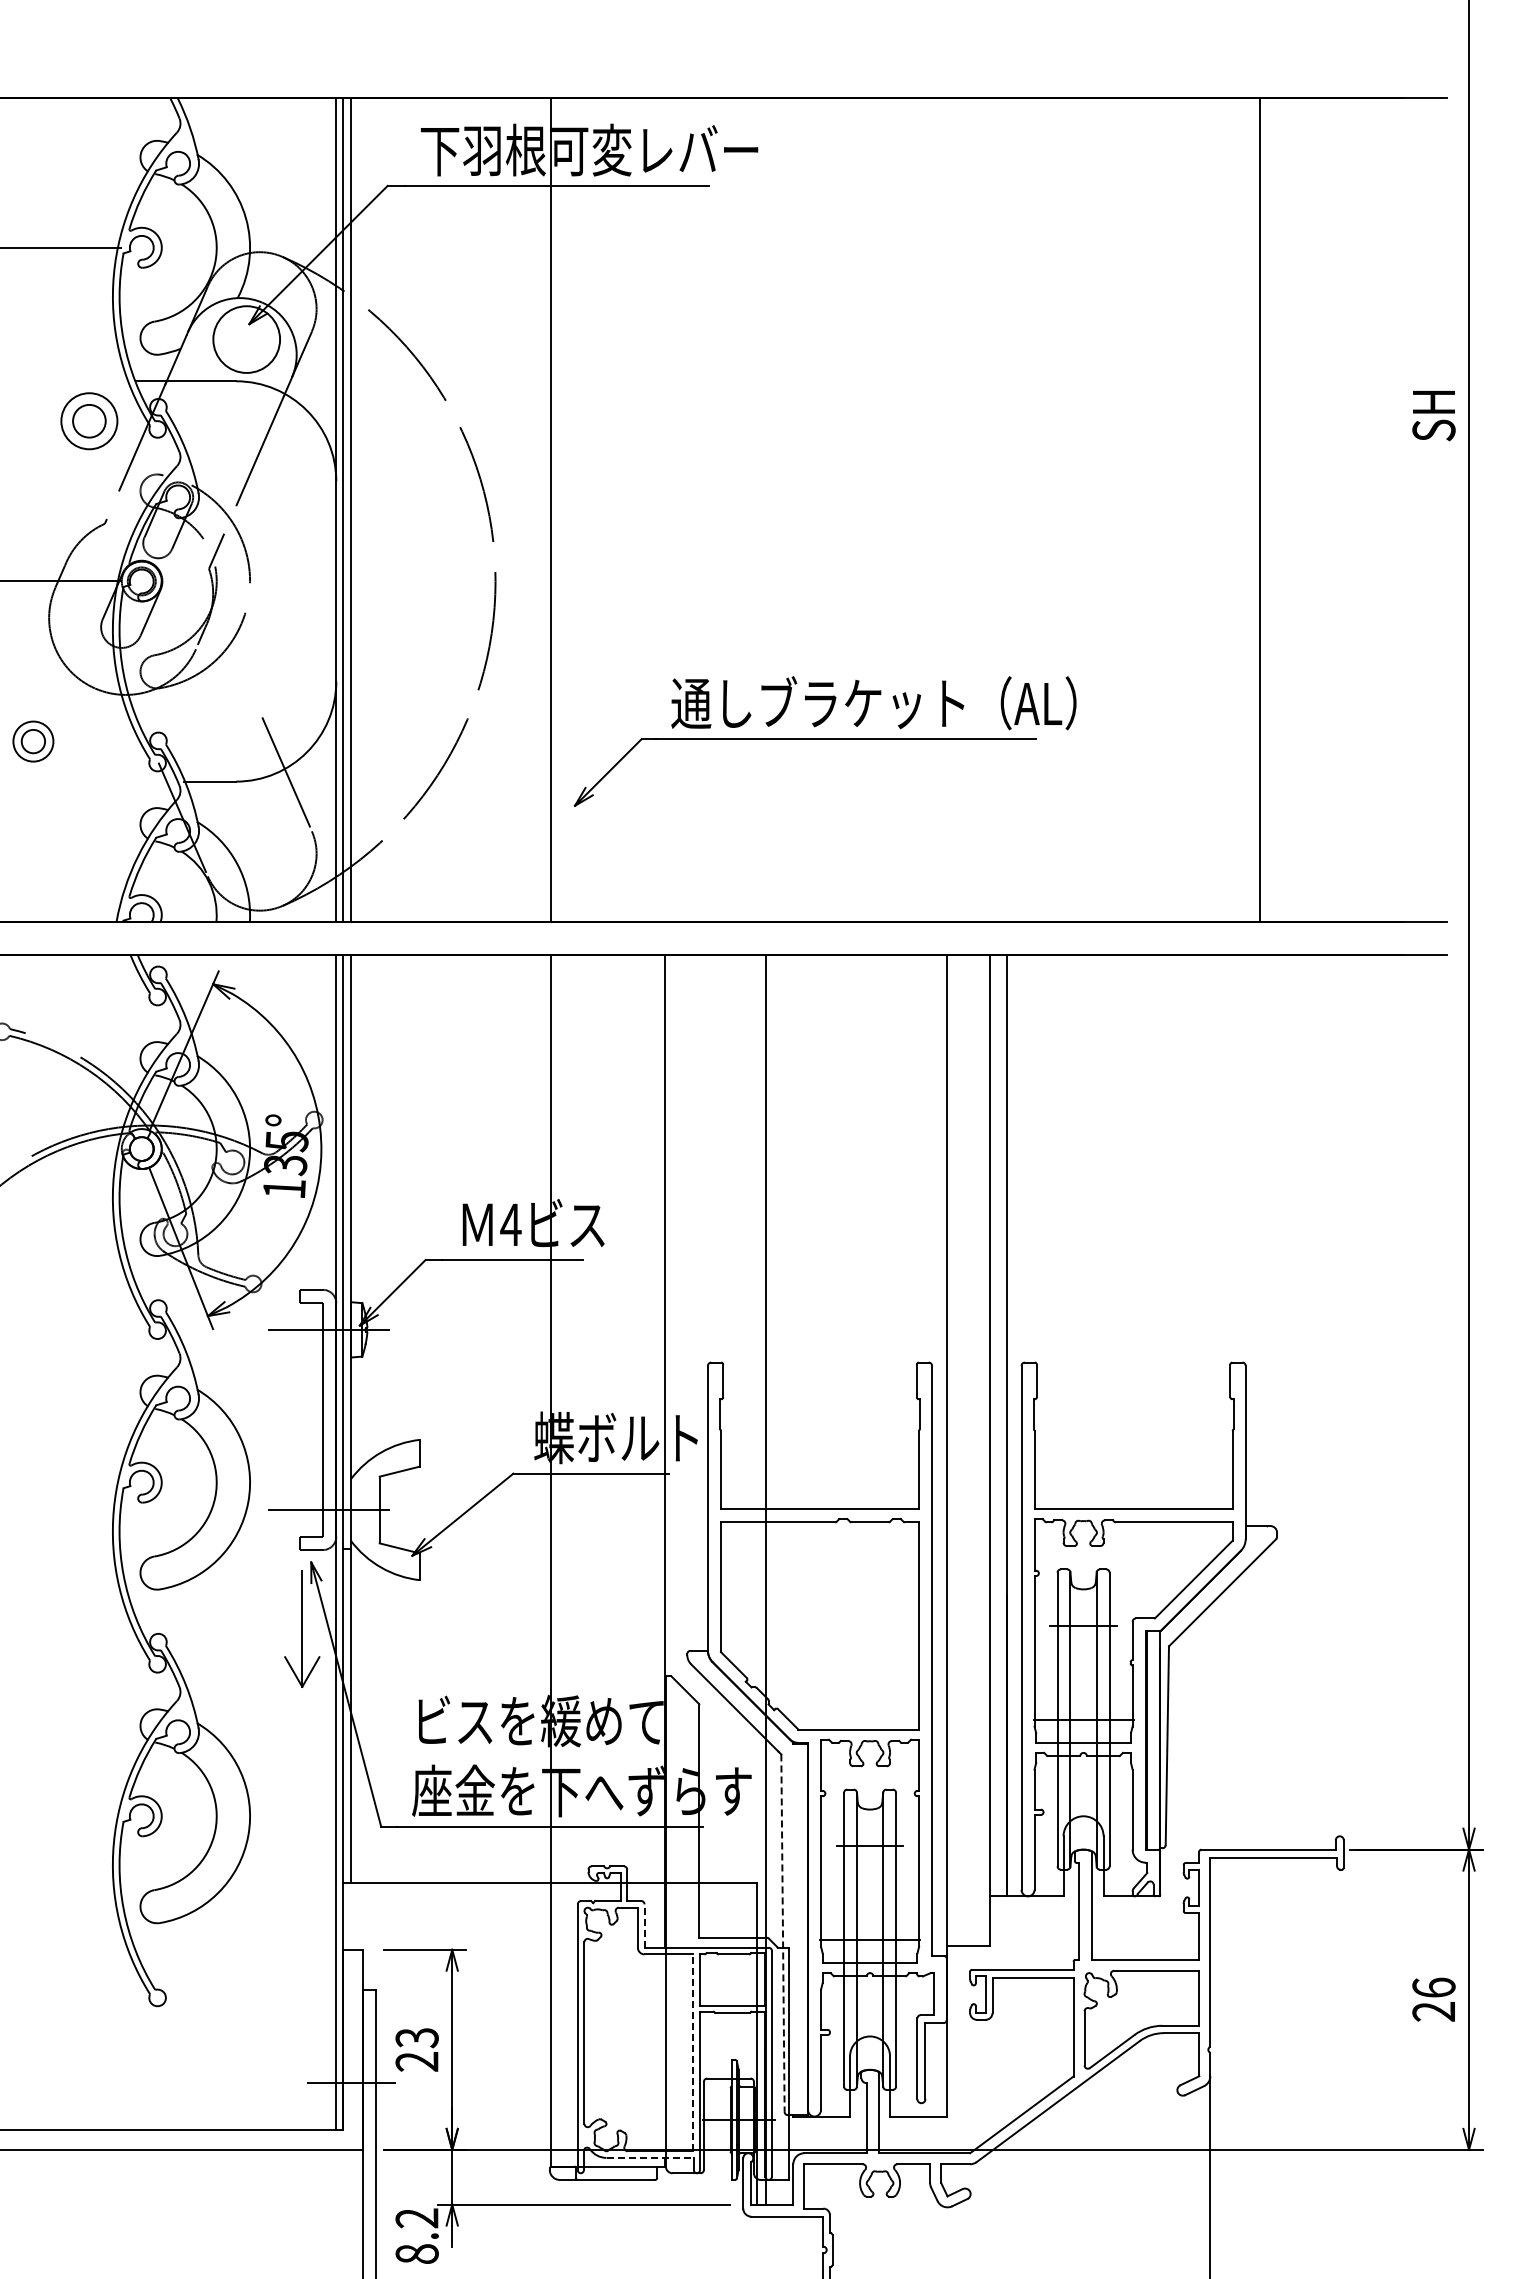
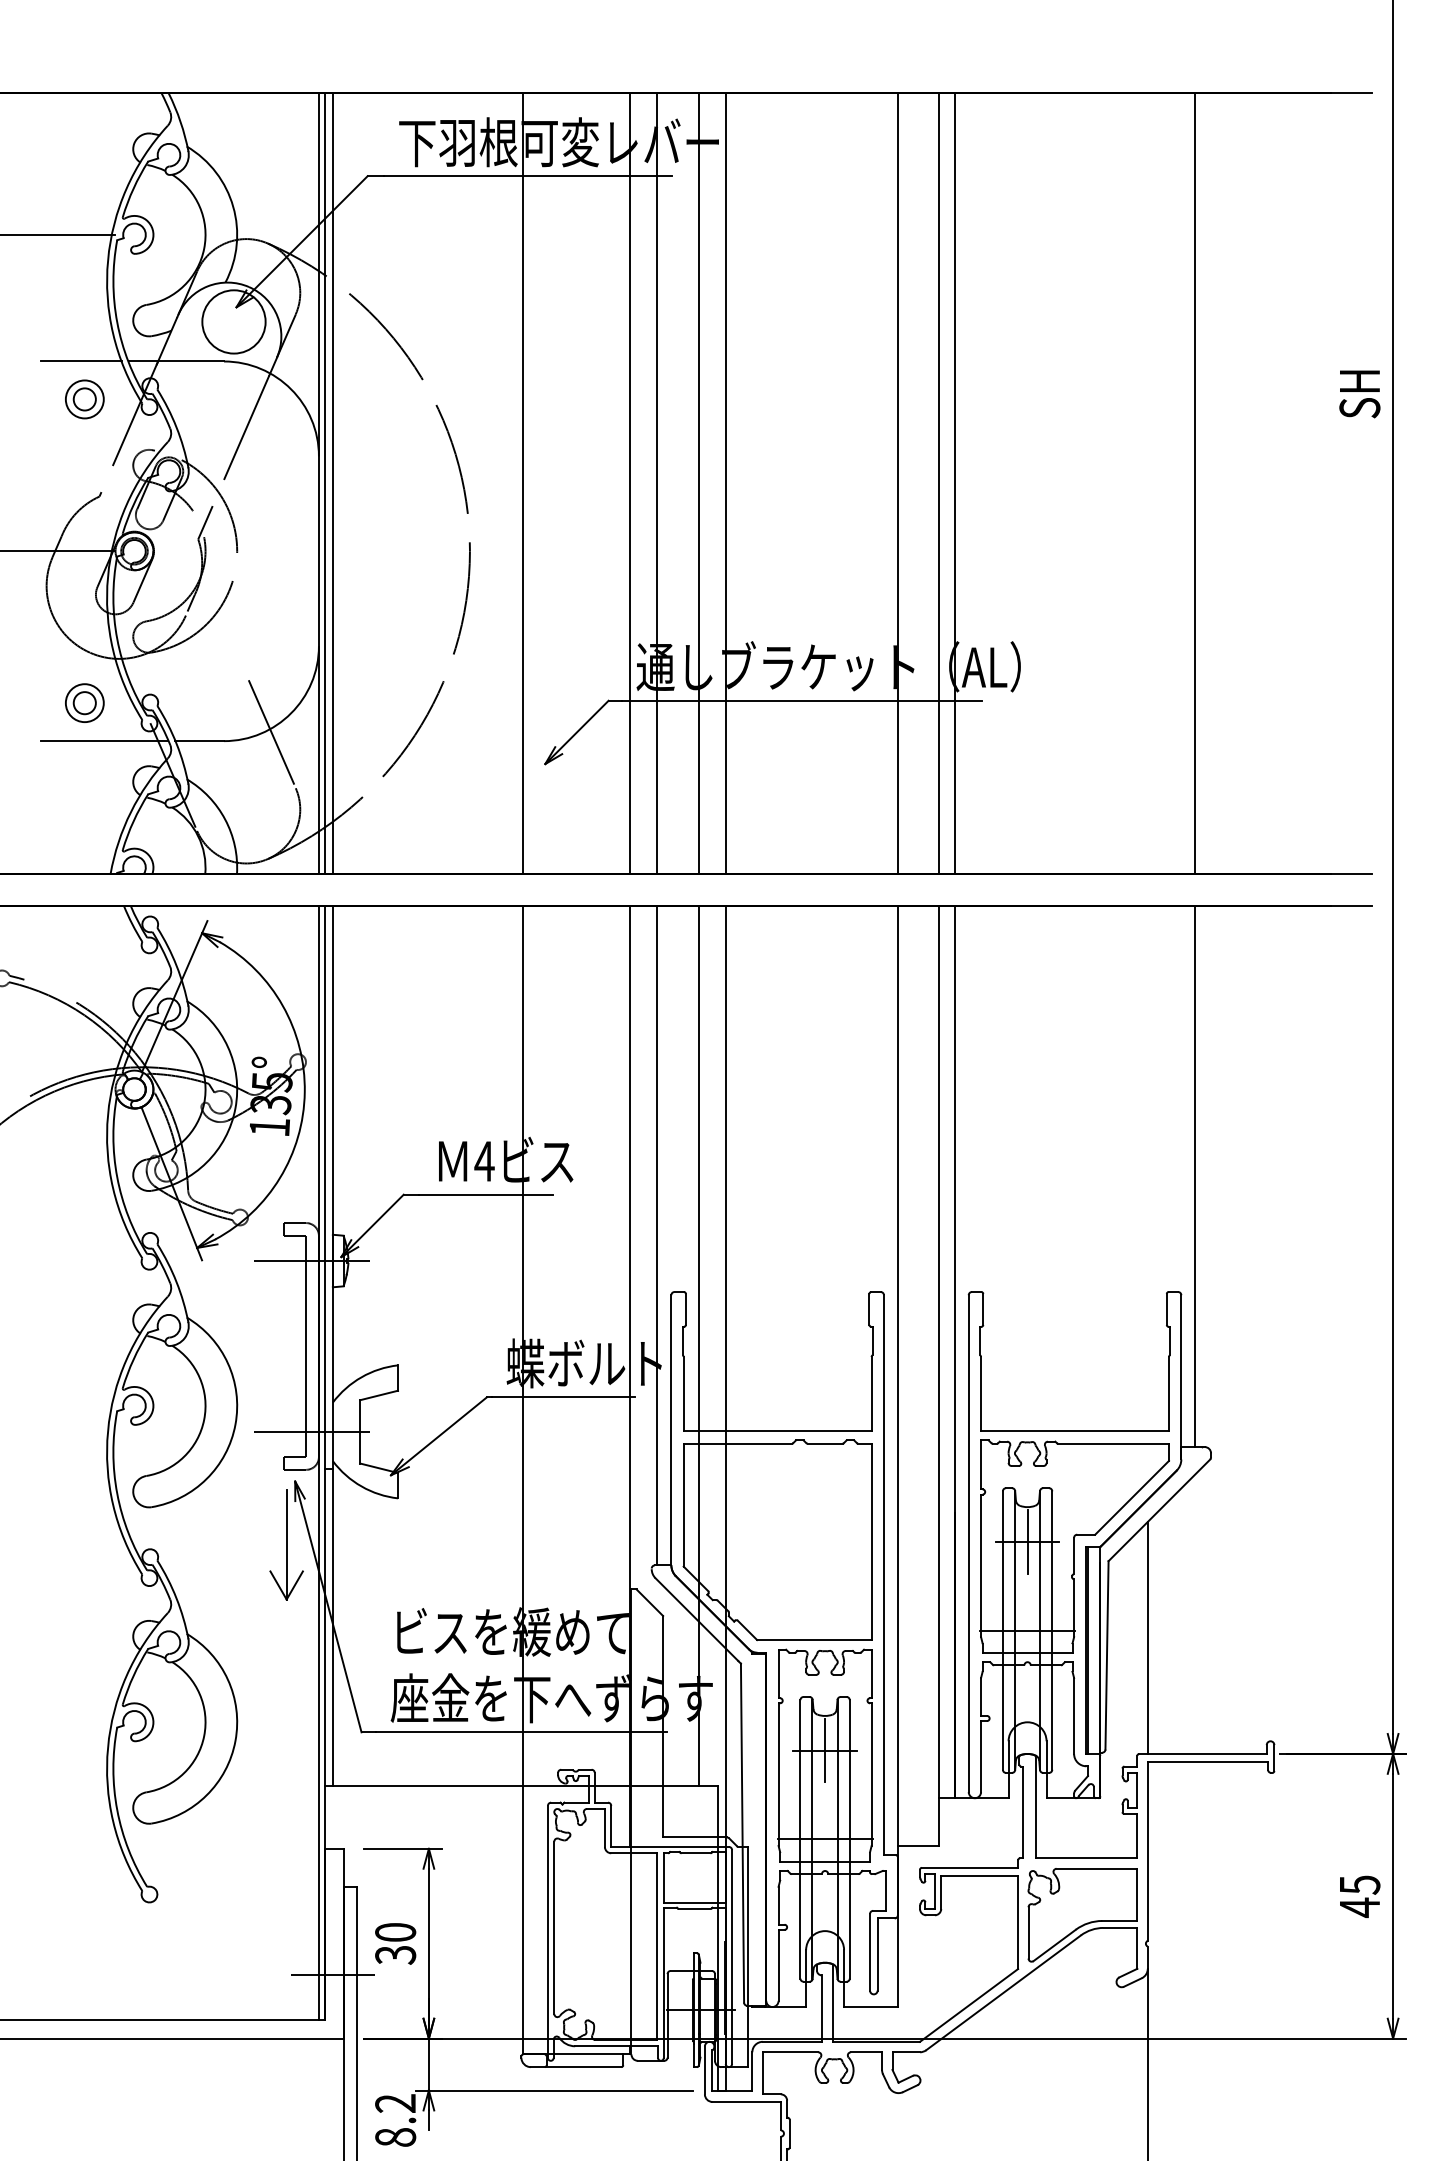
line: (85, 381) -> (81, 361), added
part: (89, 421) -> (84, 399), size x0.71
line: (664, 509) -> (630, 483), added
line: (693, 509) -> (657, 483), added
line: (736, 509) -> (698, 483), added
line: (766, 509) -> (726, 483), added
line: (946, 509) -> (897, 483), added
line: (990, 509) -> (939, 483), added
line: (1006, 509) -> (954, 483), added
part: (33, 741) -> (84, 703), moved
line: (109, 781) -> (103, 741), added
line: (1260, 1240) -> (1195, 1176), added
line: (693, 1302) -> (657, 1235), added
line: (736, 1419) -> (698, 1346), added
line: (1083, 1625) -> (1027, 1541), added
line: (1210, 1726) -> (1147, 1637), added
line: (870, 1845) -> (825, 1749), added
line: (644, 1926) -> (611, 1826), dashed -> solid
line: (782, 1933) -> (742, 1833), dashed -> solid
text: (1433, 1999) -> (1359, 1896), 26 -> 45
text: (416, 2050) -> (394, 1944), 23 -> 30
line: (693, 2052) -> (657, 1946), dashed -> solid
line: (650, 2157) -> (616, 2045), dashed -> solid

